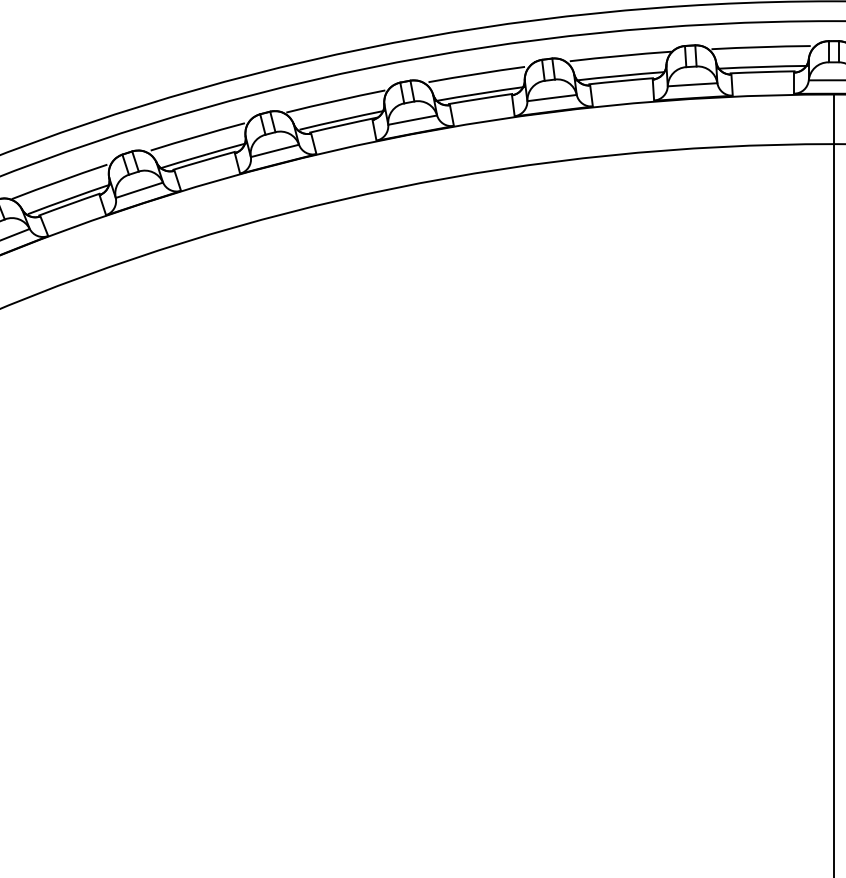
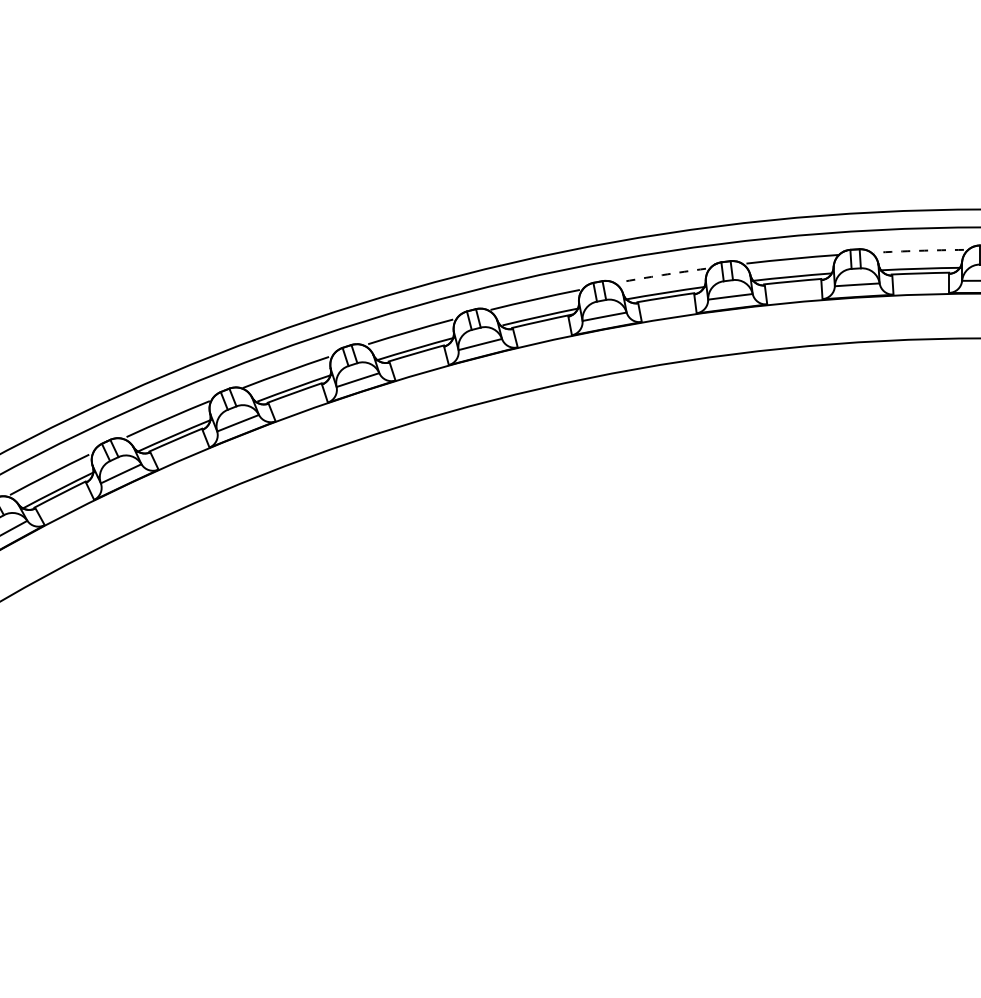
arc: (761, 46) -> (919, 250), solid -> dashed
arc: (476, 74) -> (662, 275), solid -> dashed

